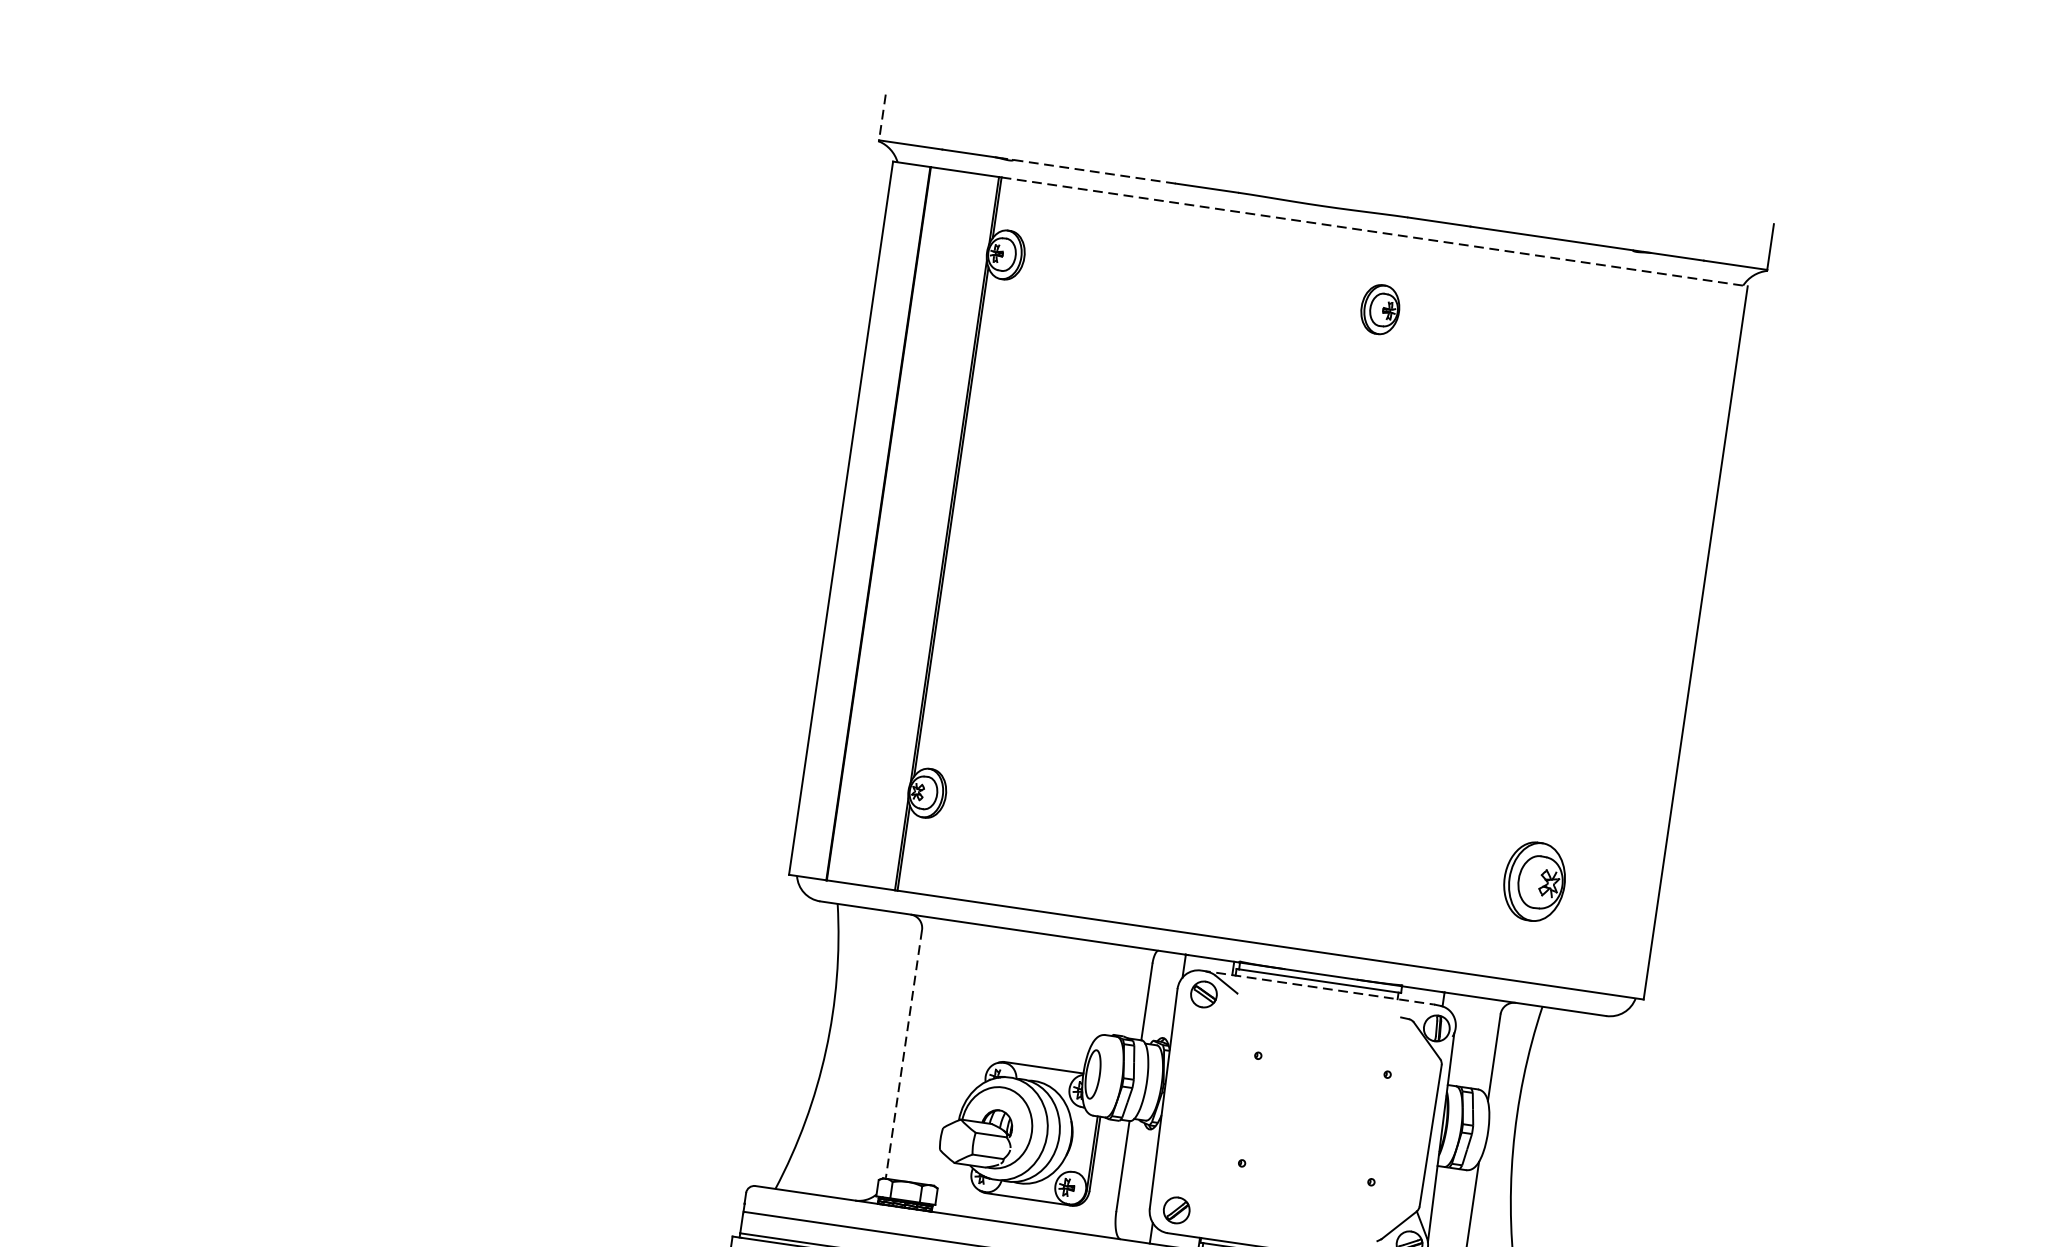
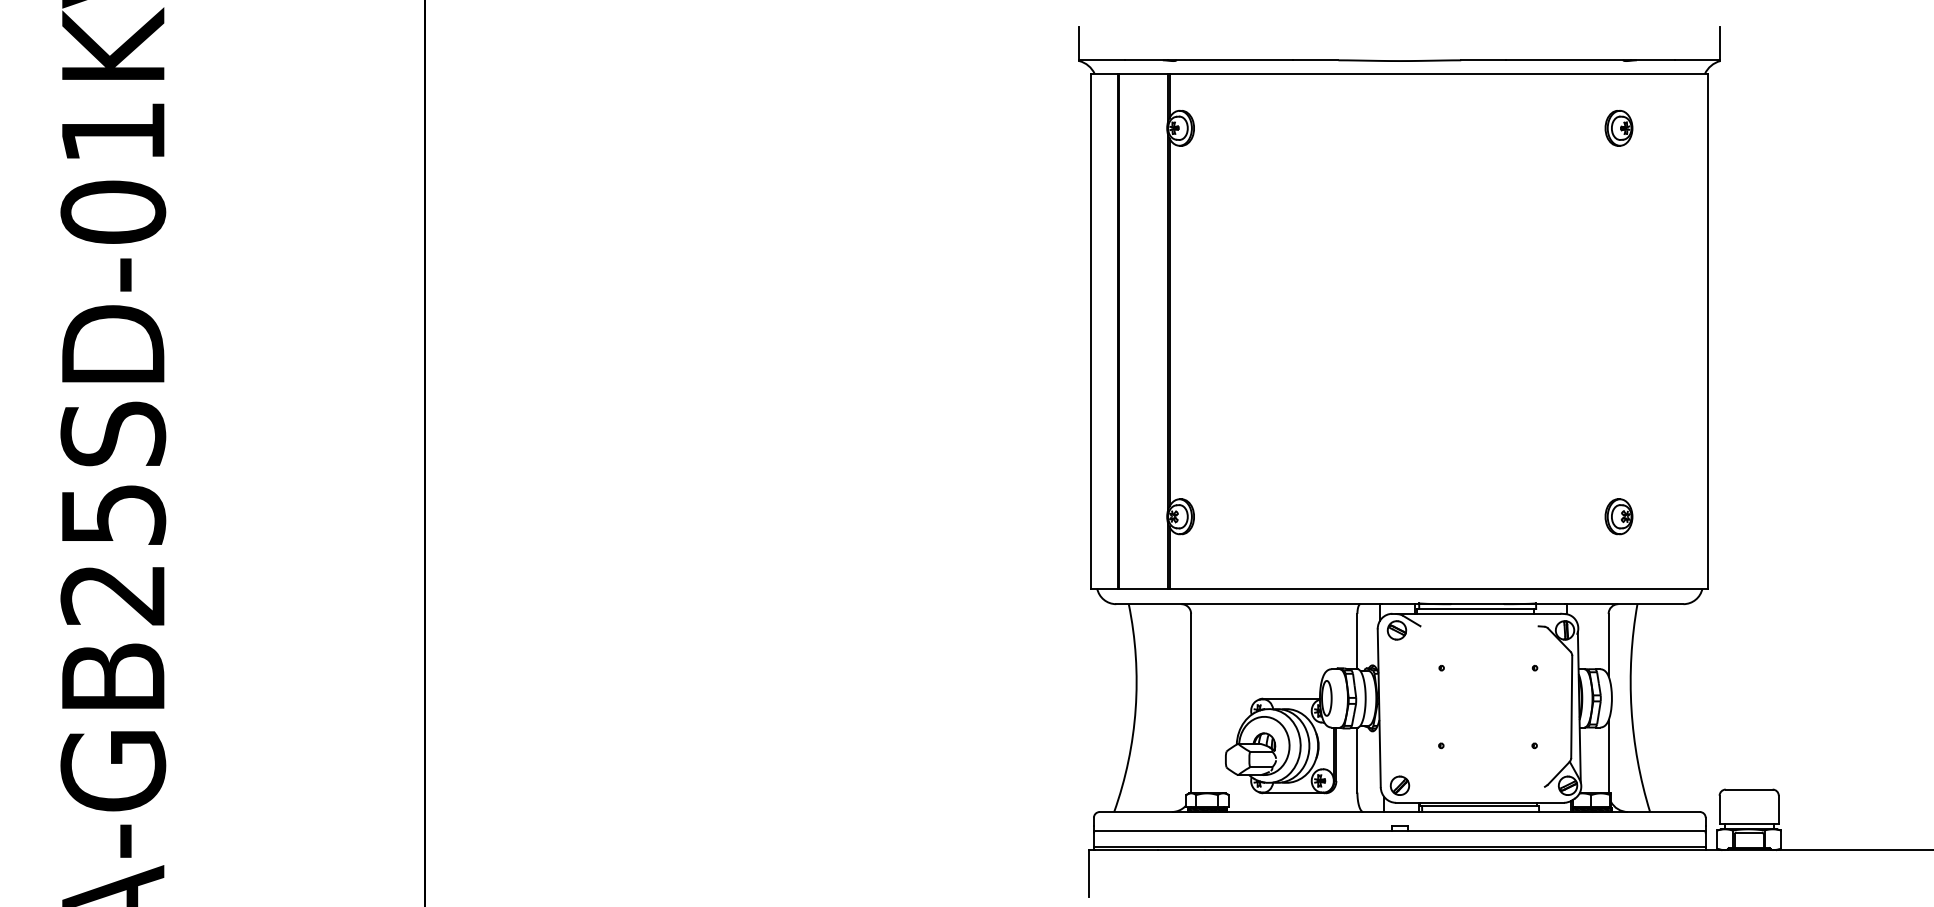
line: (882, 117) -> (1079, 43), dashed -> solid
line: (1088, 171) -> (1230, 60), dashed -> solid
line: (1375, 231) -> (1439, 73), dashed -> solid
part: (1379, 308) -> (1618, 127), moved
part: (1533, 881) -> (1618, 516), size x0.62
line: (1317, 987) -> (1476, 613), dashed -> solid
line: (904, 1054) -> (1191, 703), dashed -> solid

